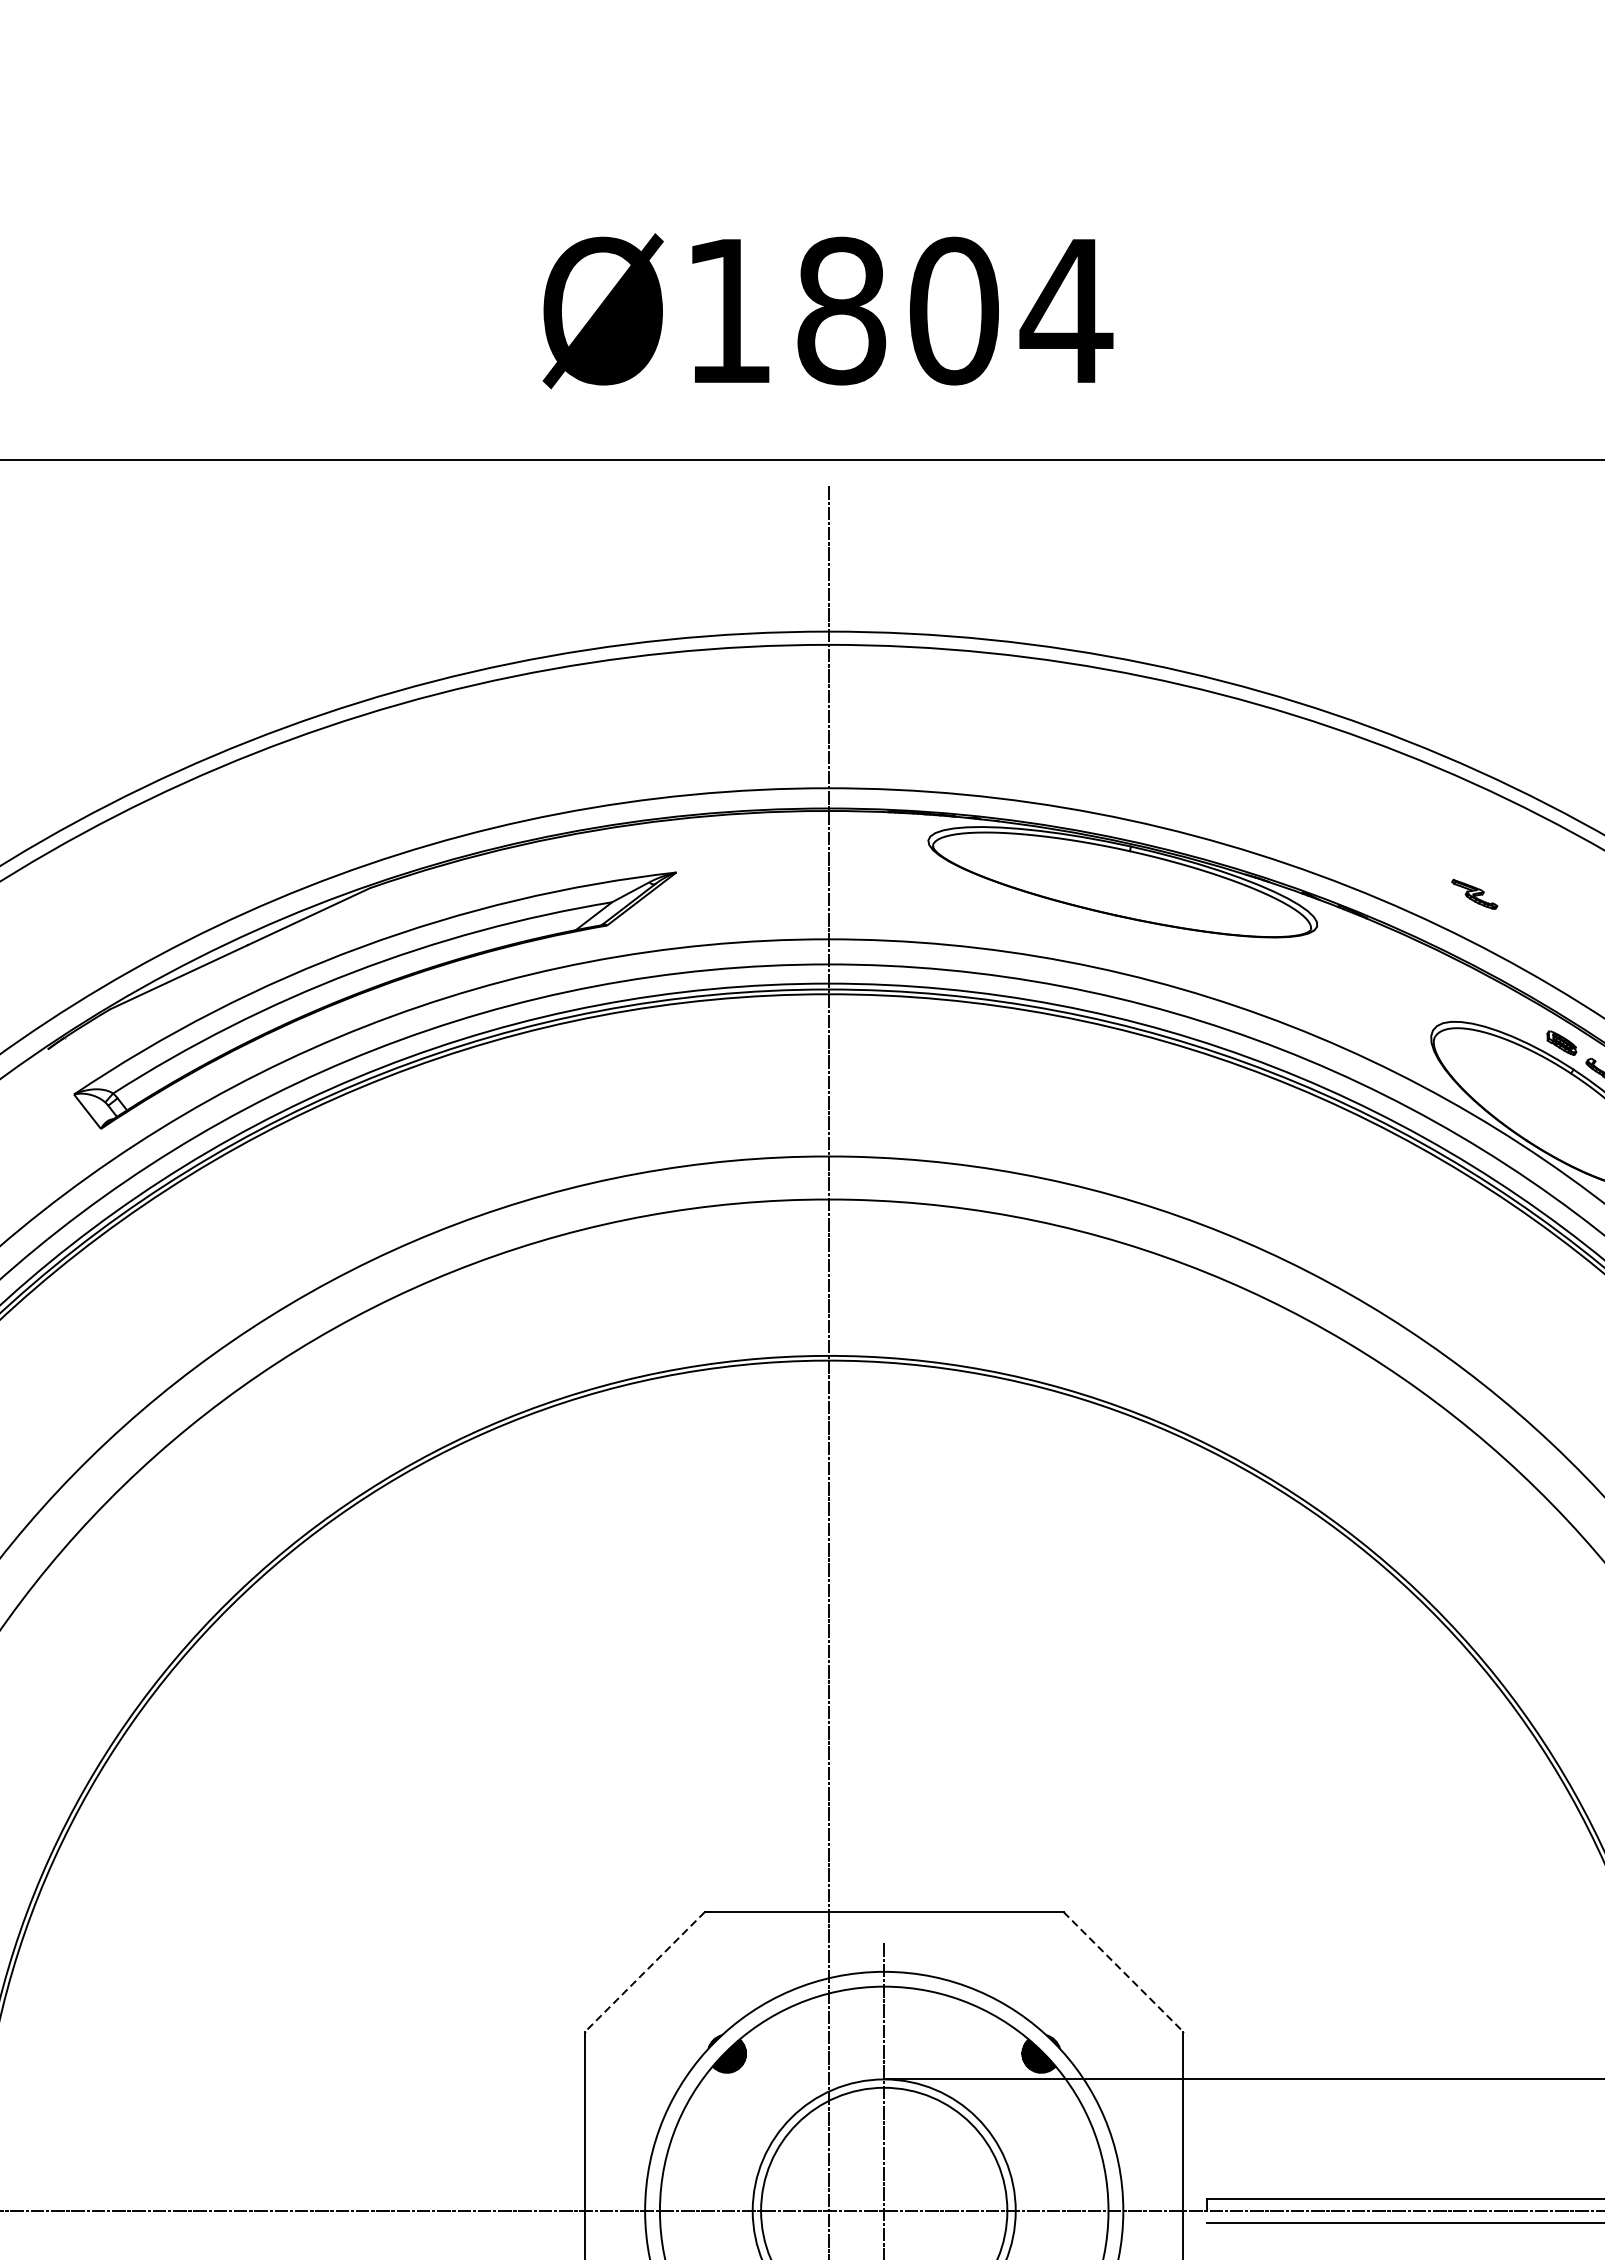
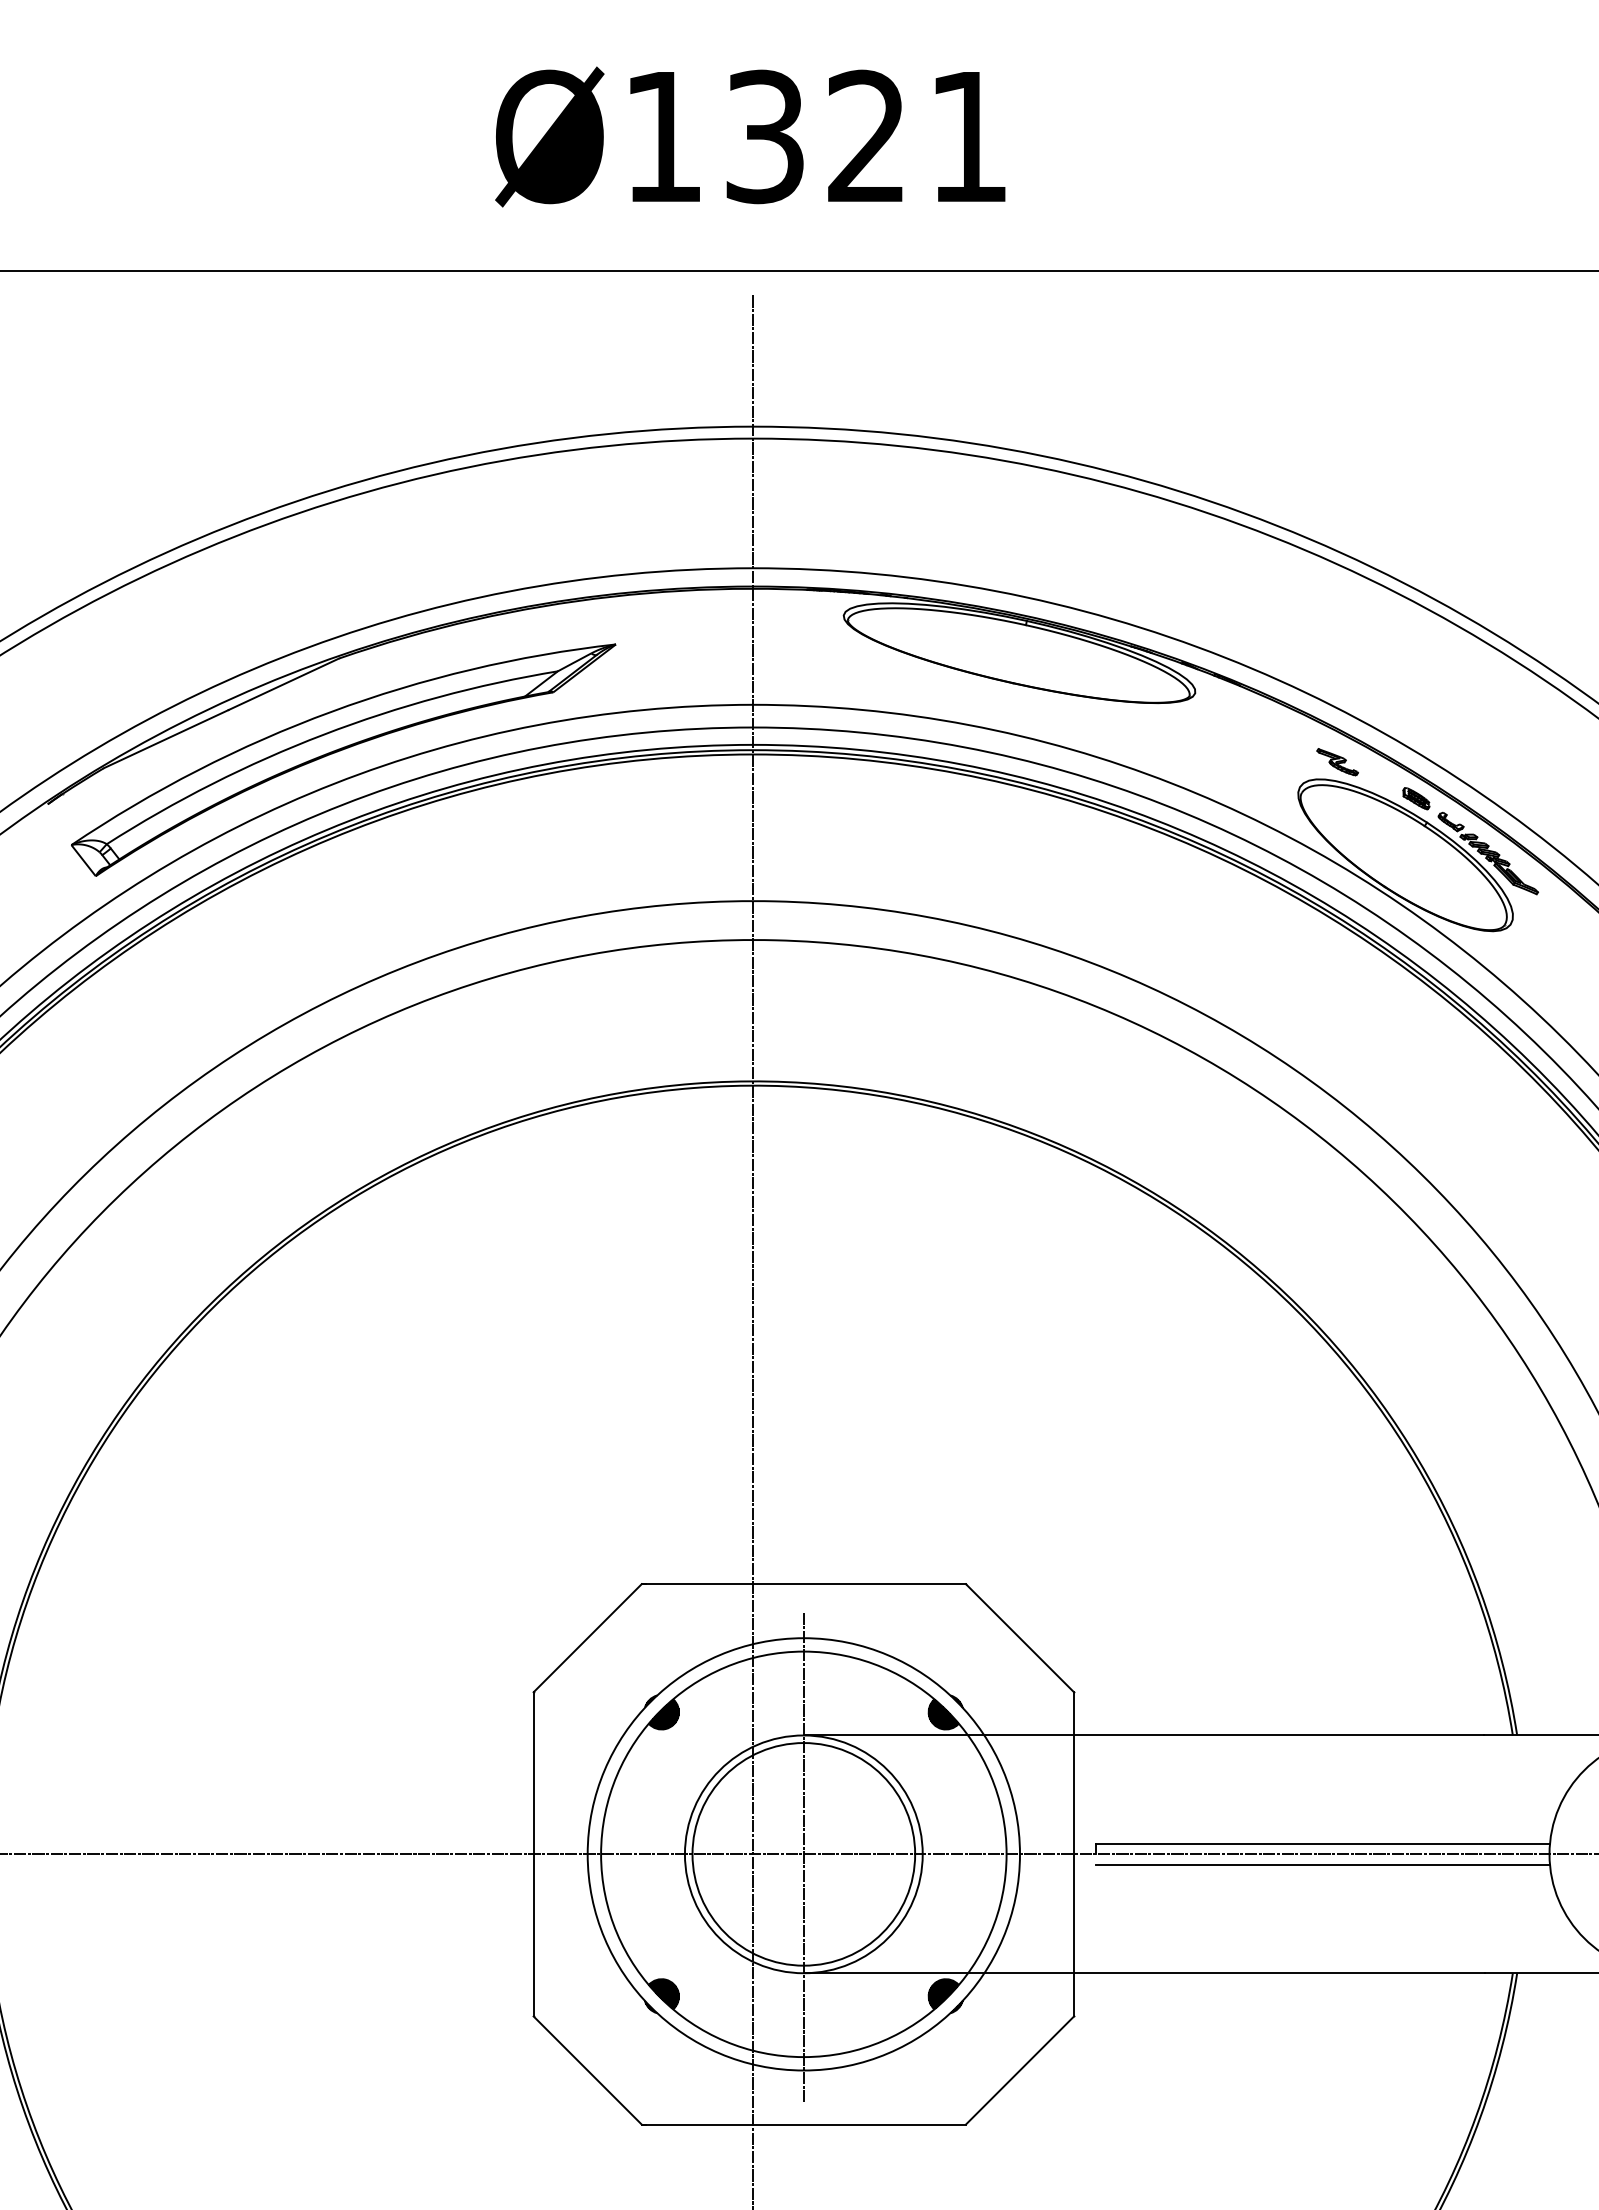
text: (955, 310) -> (868, 136), Ø1804 -> Ø1321
part: (1474, 894) -> (1337, 762), moved
line: (644, 1972) -> (587, 1638), dashed -> solid
line: (1123, 1972) -> (1020, 1638), dashed -> solid

